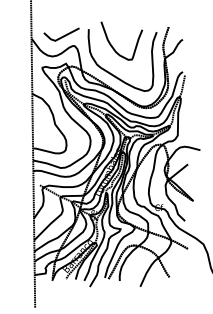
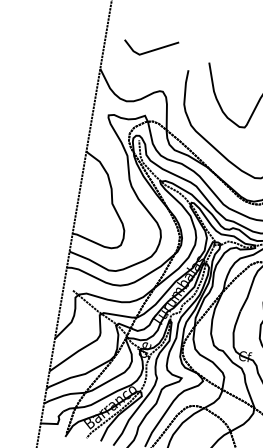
line: (61, 36) -> (150, 49), moved

